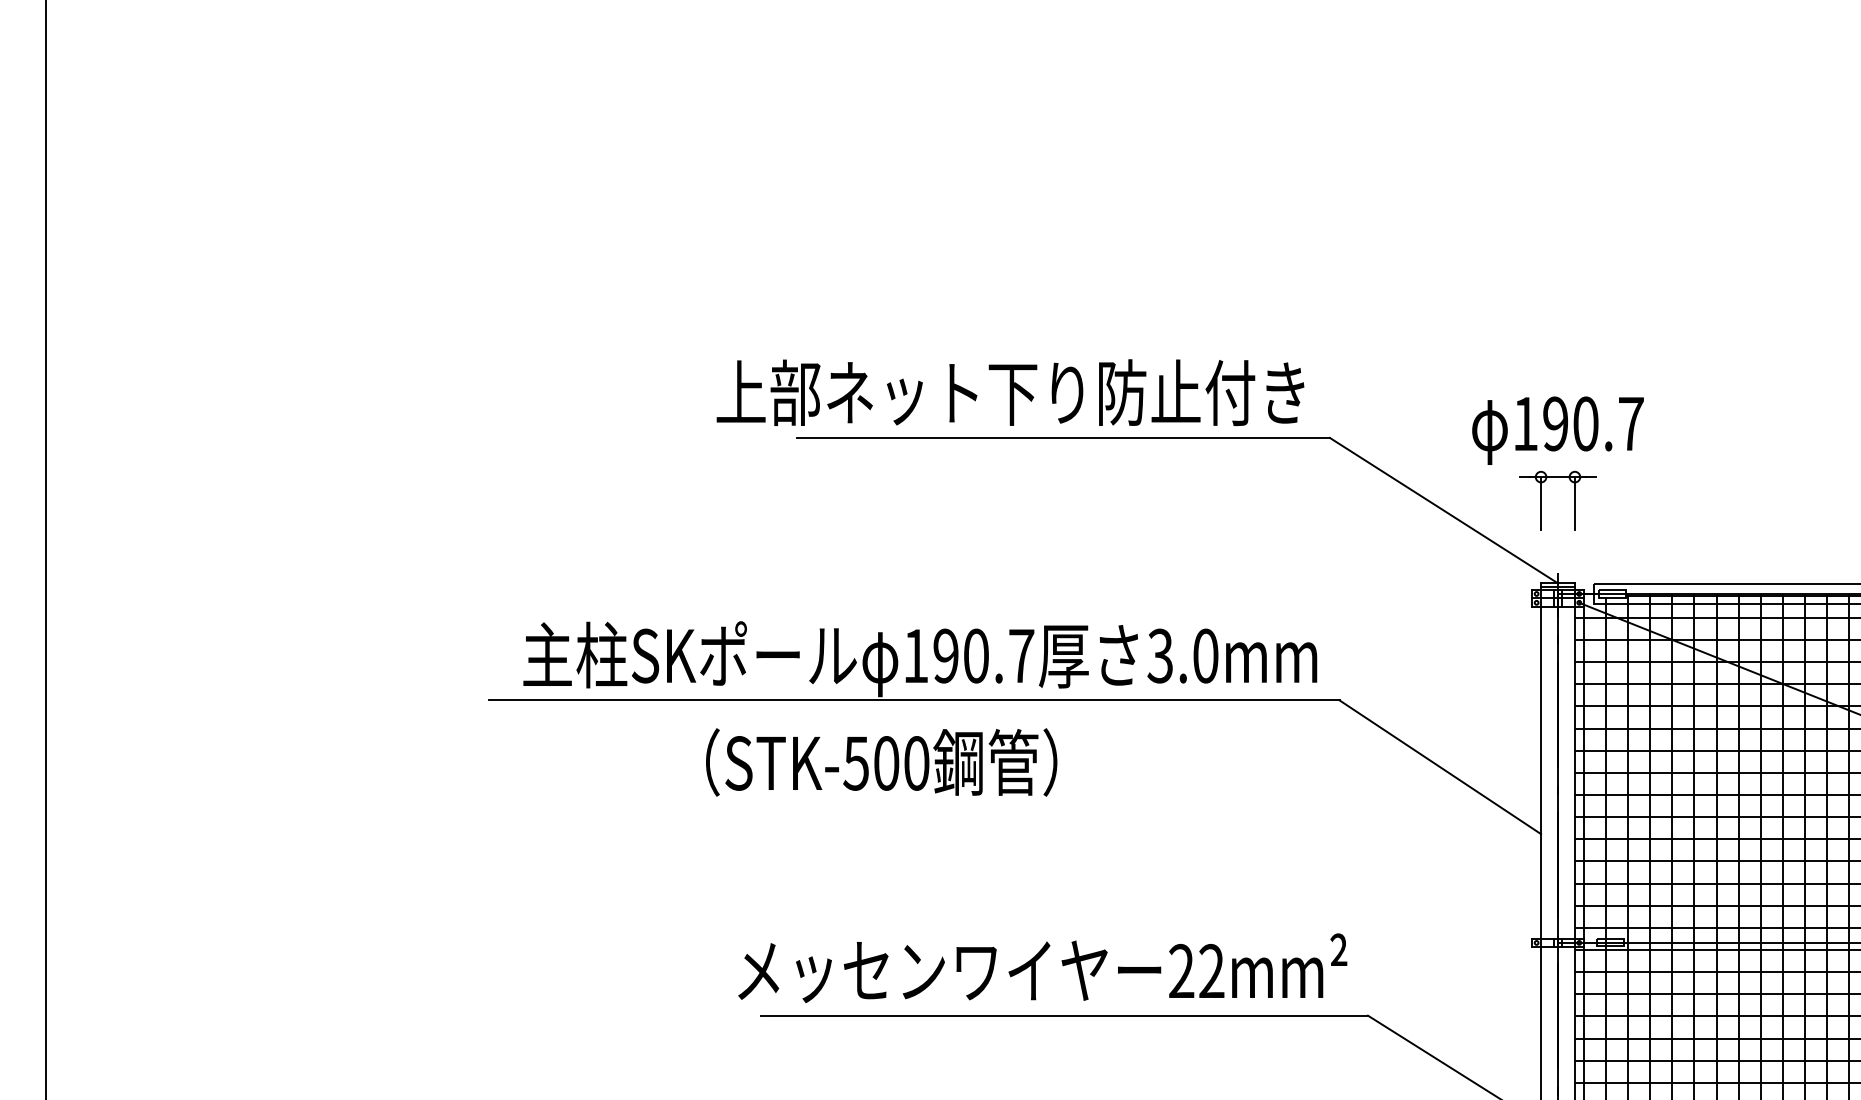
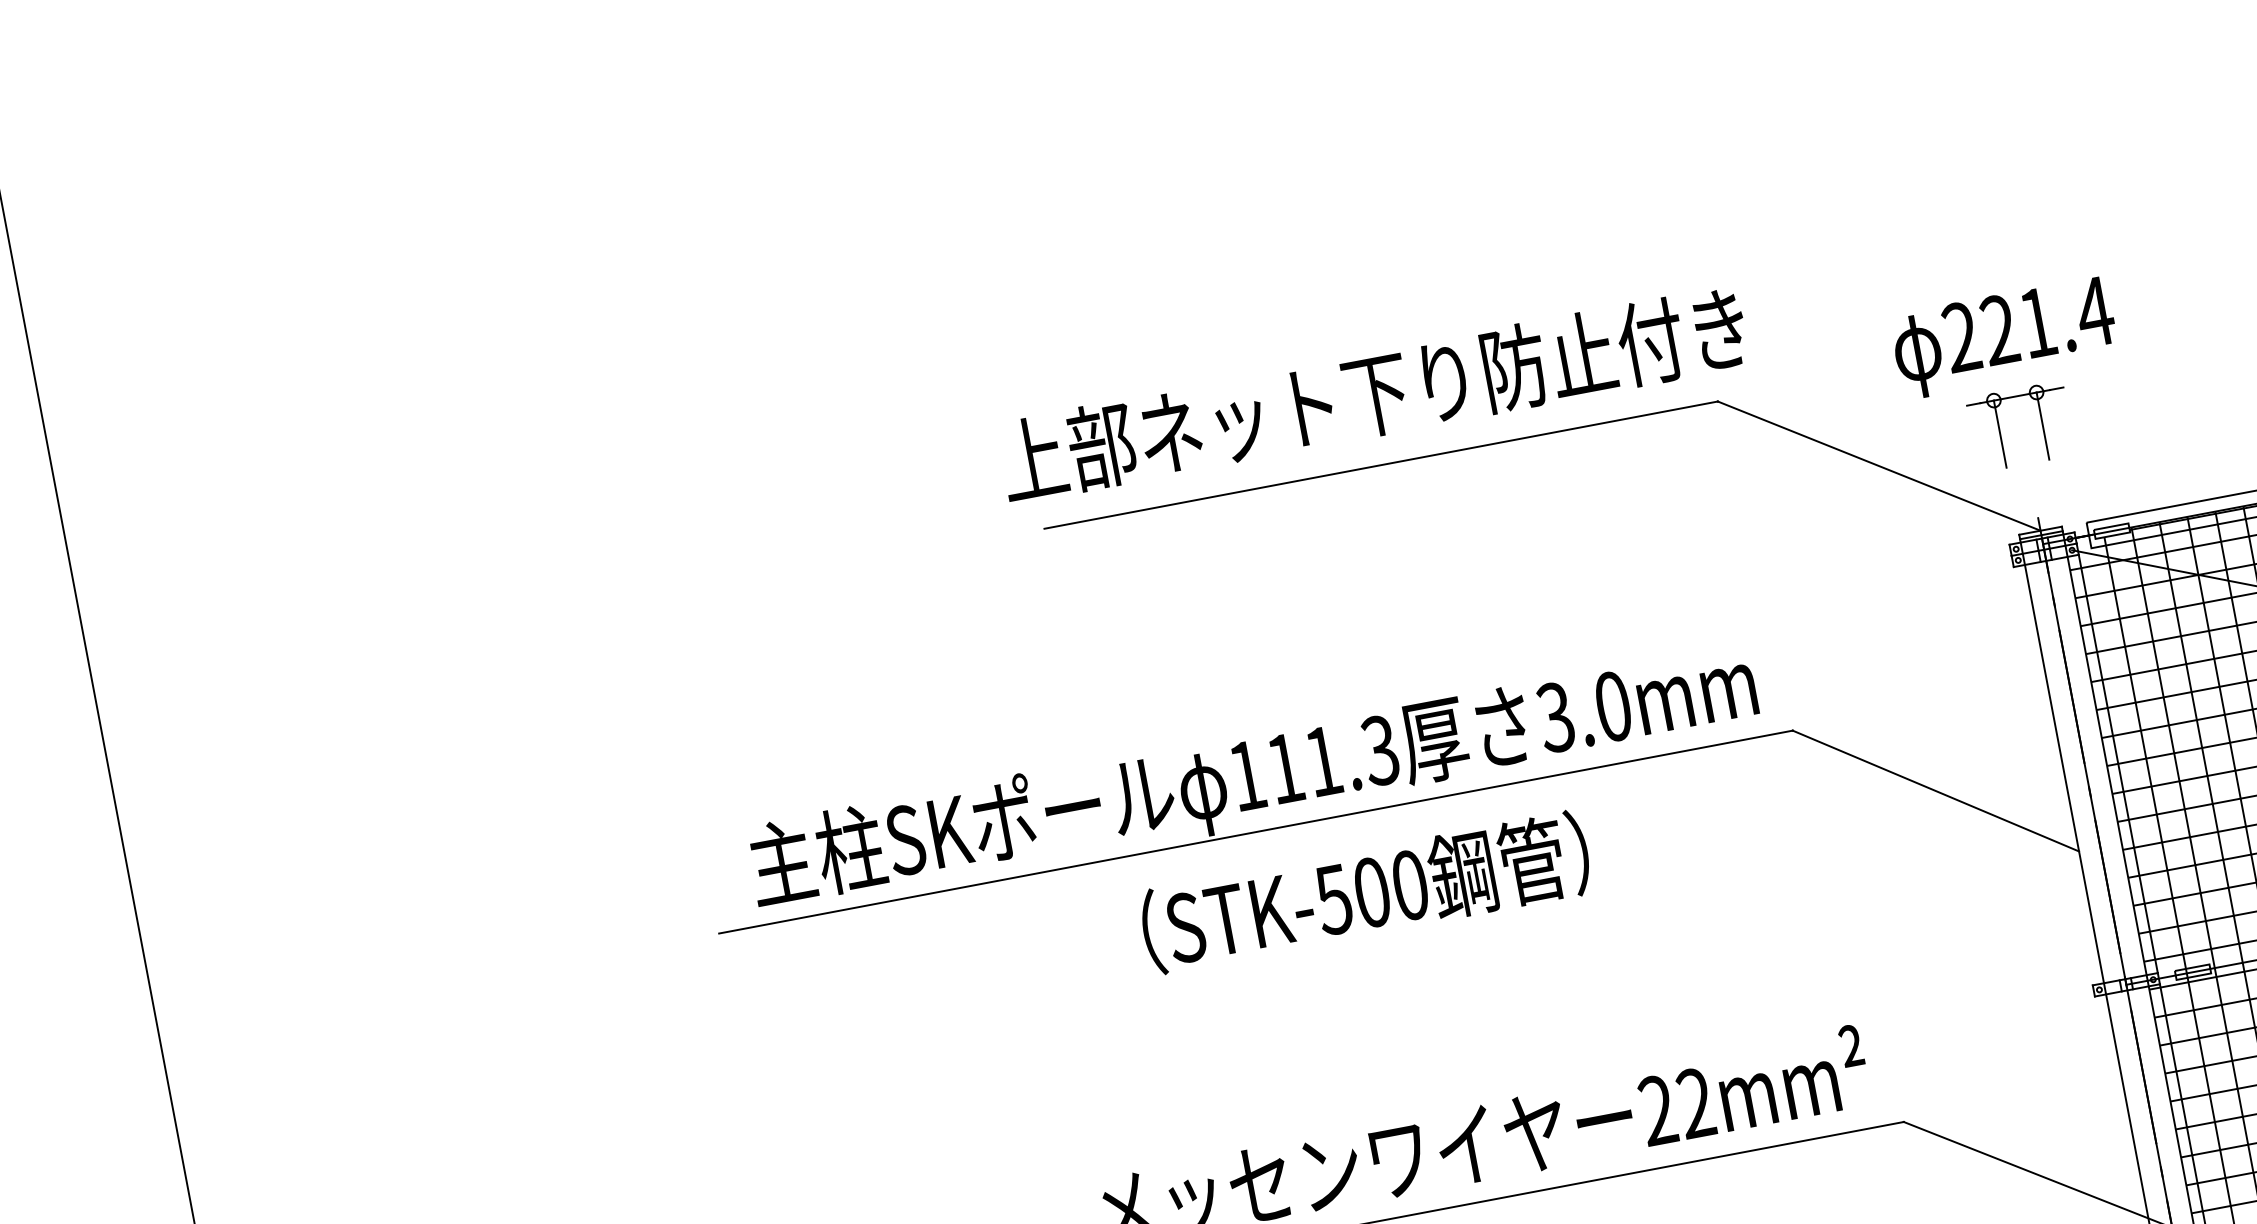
text: (1010, 392) -> (1373, 394), moved
text: (1578, 423) -> (2028, 323), 190.7 -> 221.4
text: (983, 655) -> (1332, 758), 190.7 -> 111.3
text: (881, 762) -> (1365, 892), moved

